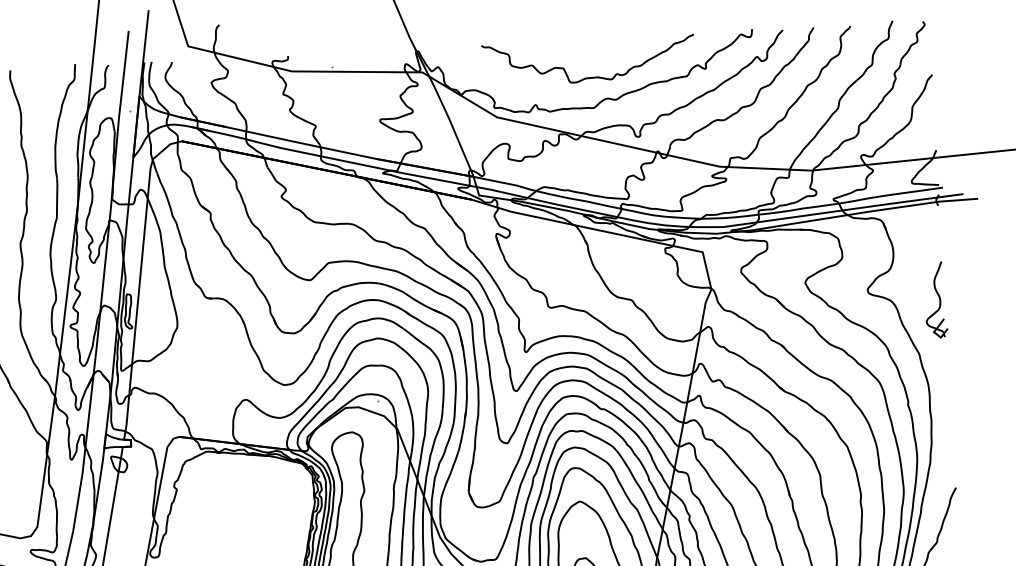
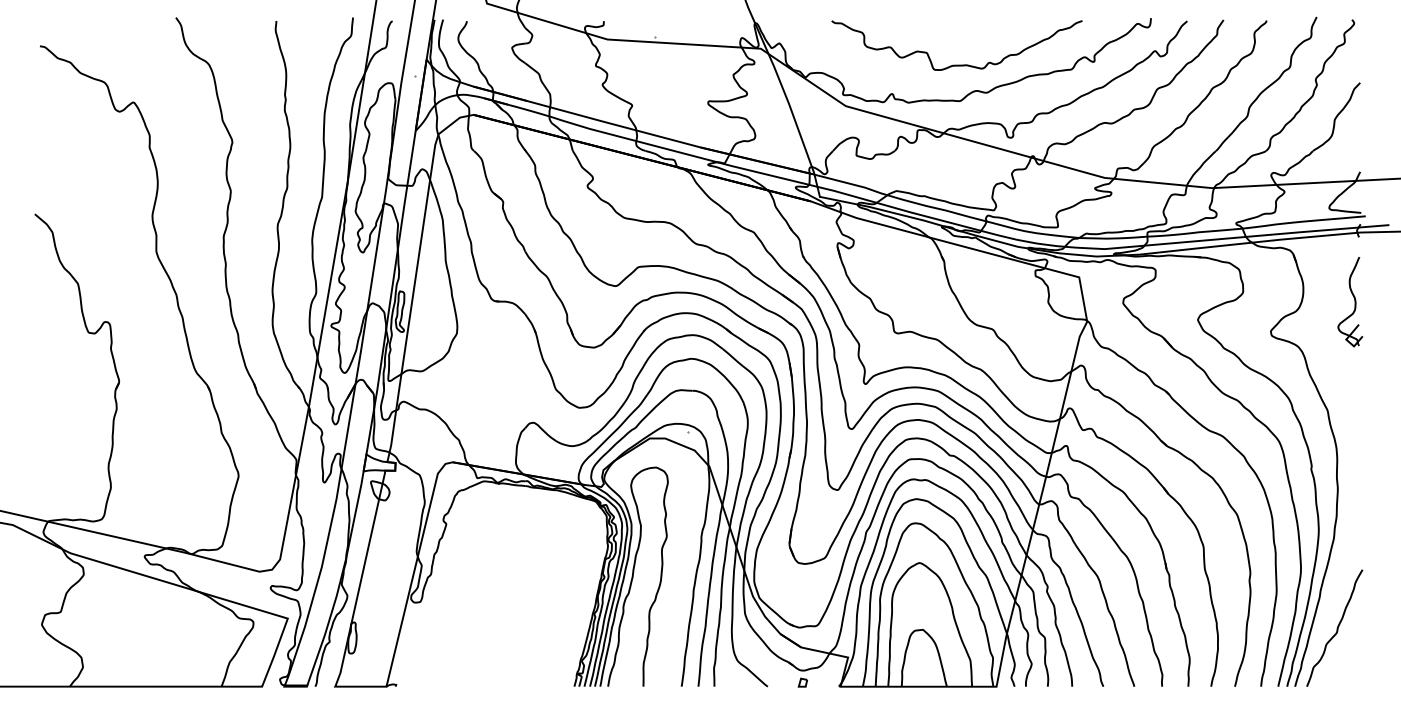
part: (935, 300) -> (1350, 302), moved

